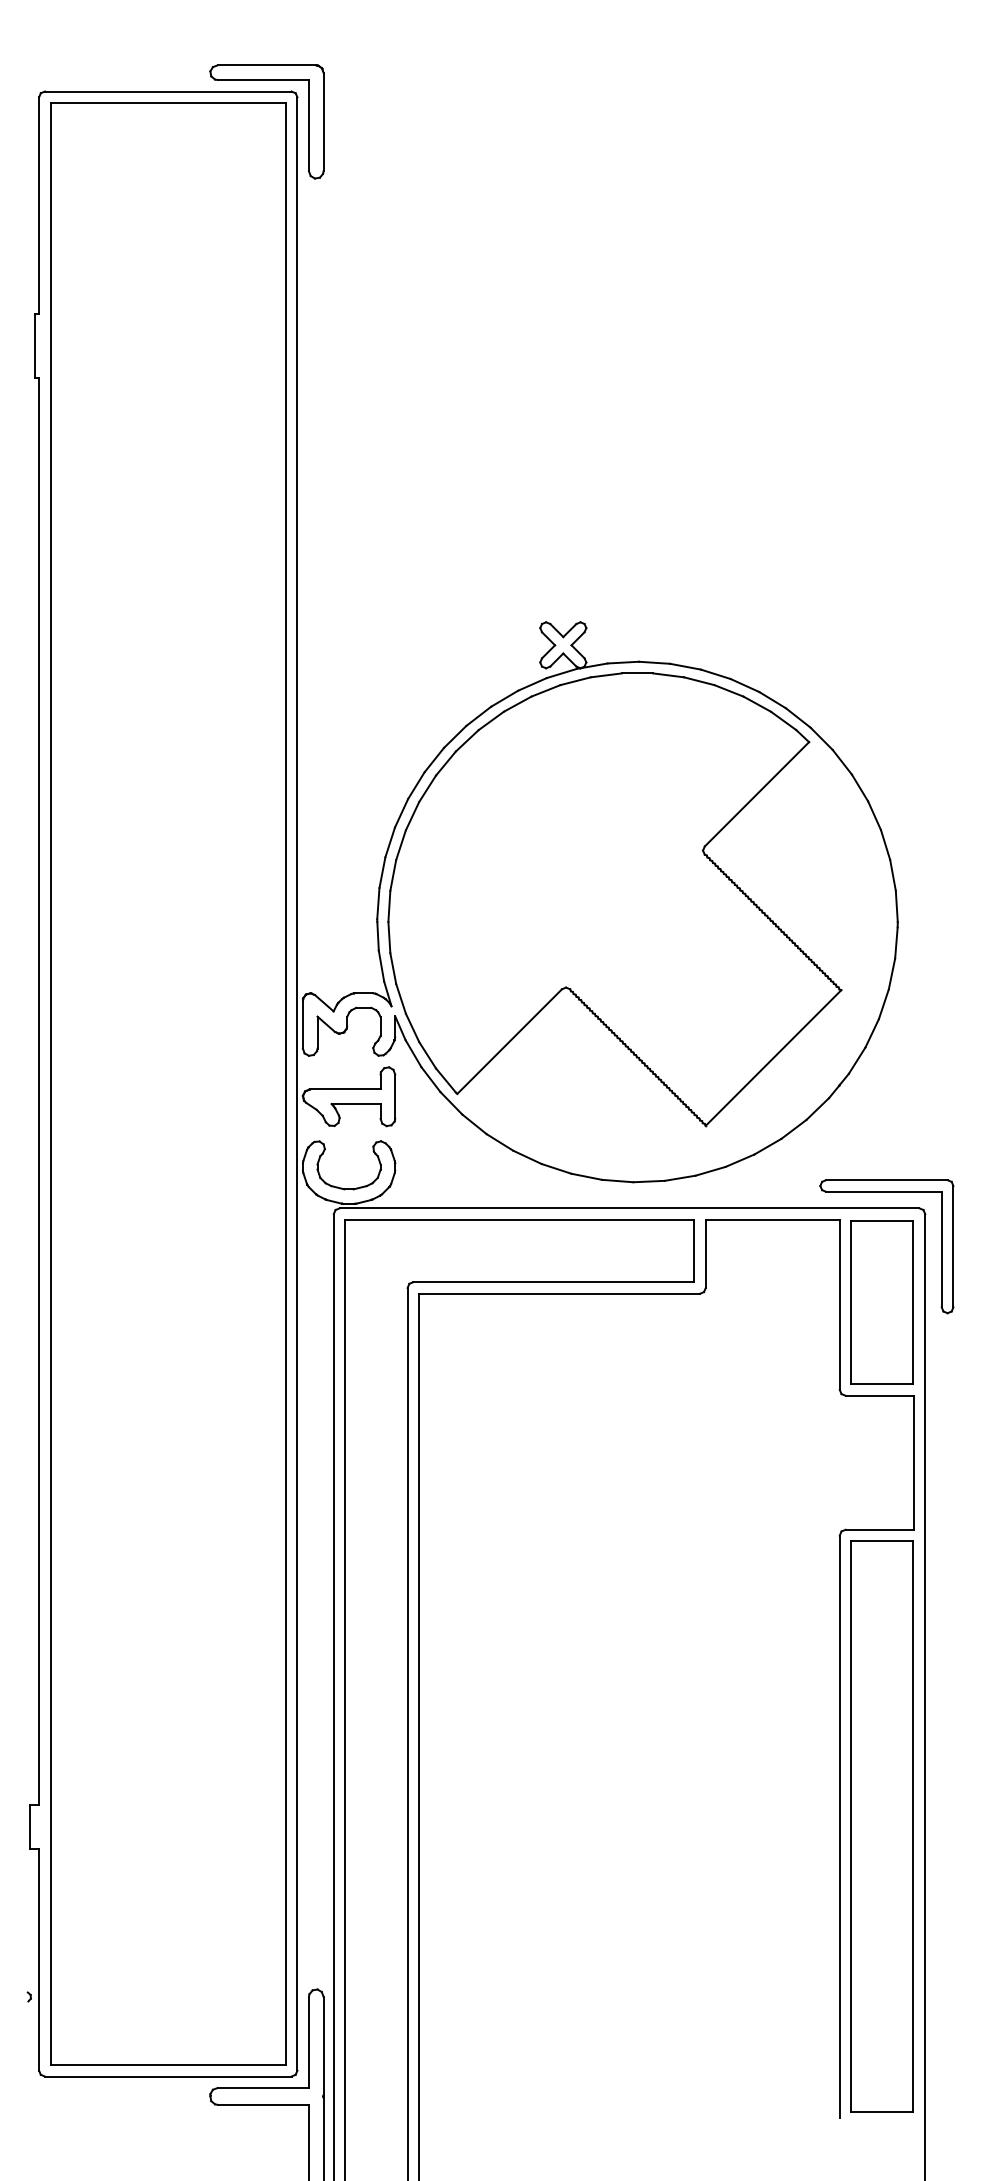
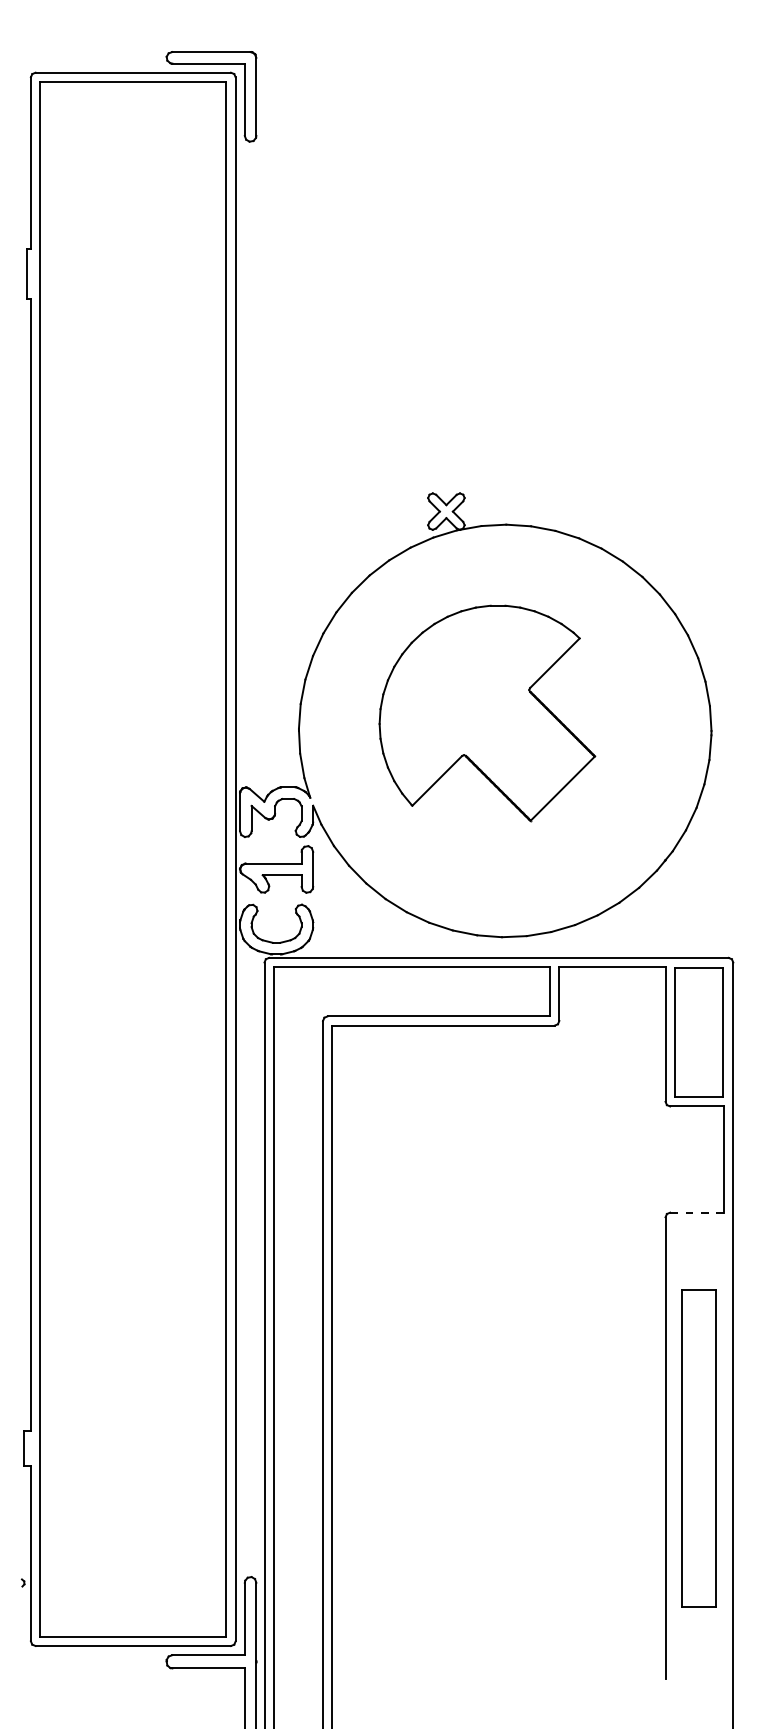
part: (614, 899) -> (486, 713), size x0.6
part: (886, 1192) -> (702, 945), removed
line: (879, 1529) -> (697, 1212), solid -> dashed
part: (881, 1826) -> (698, 1447), size x0.7

